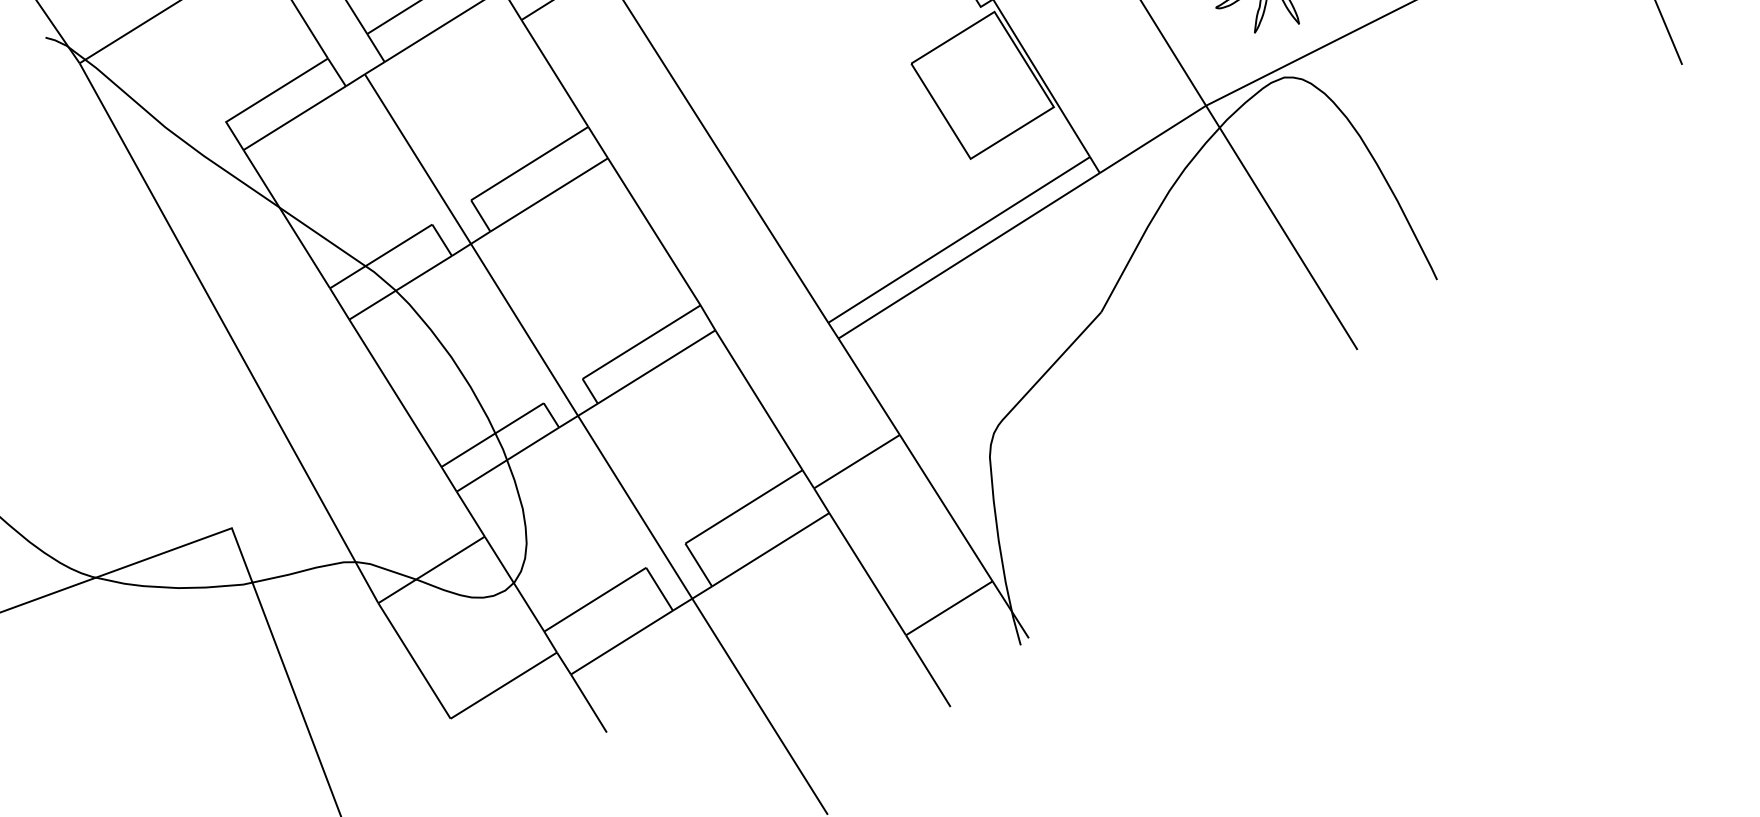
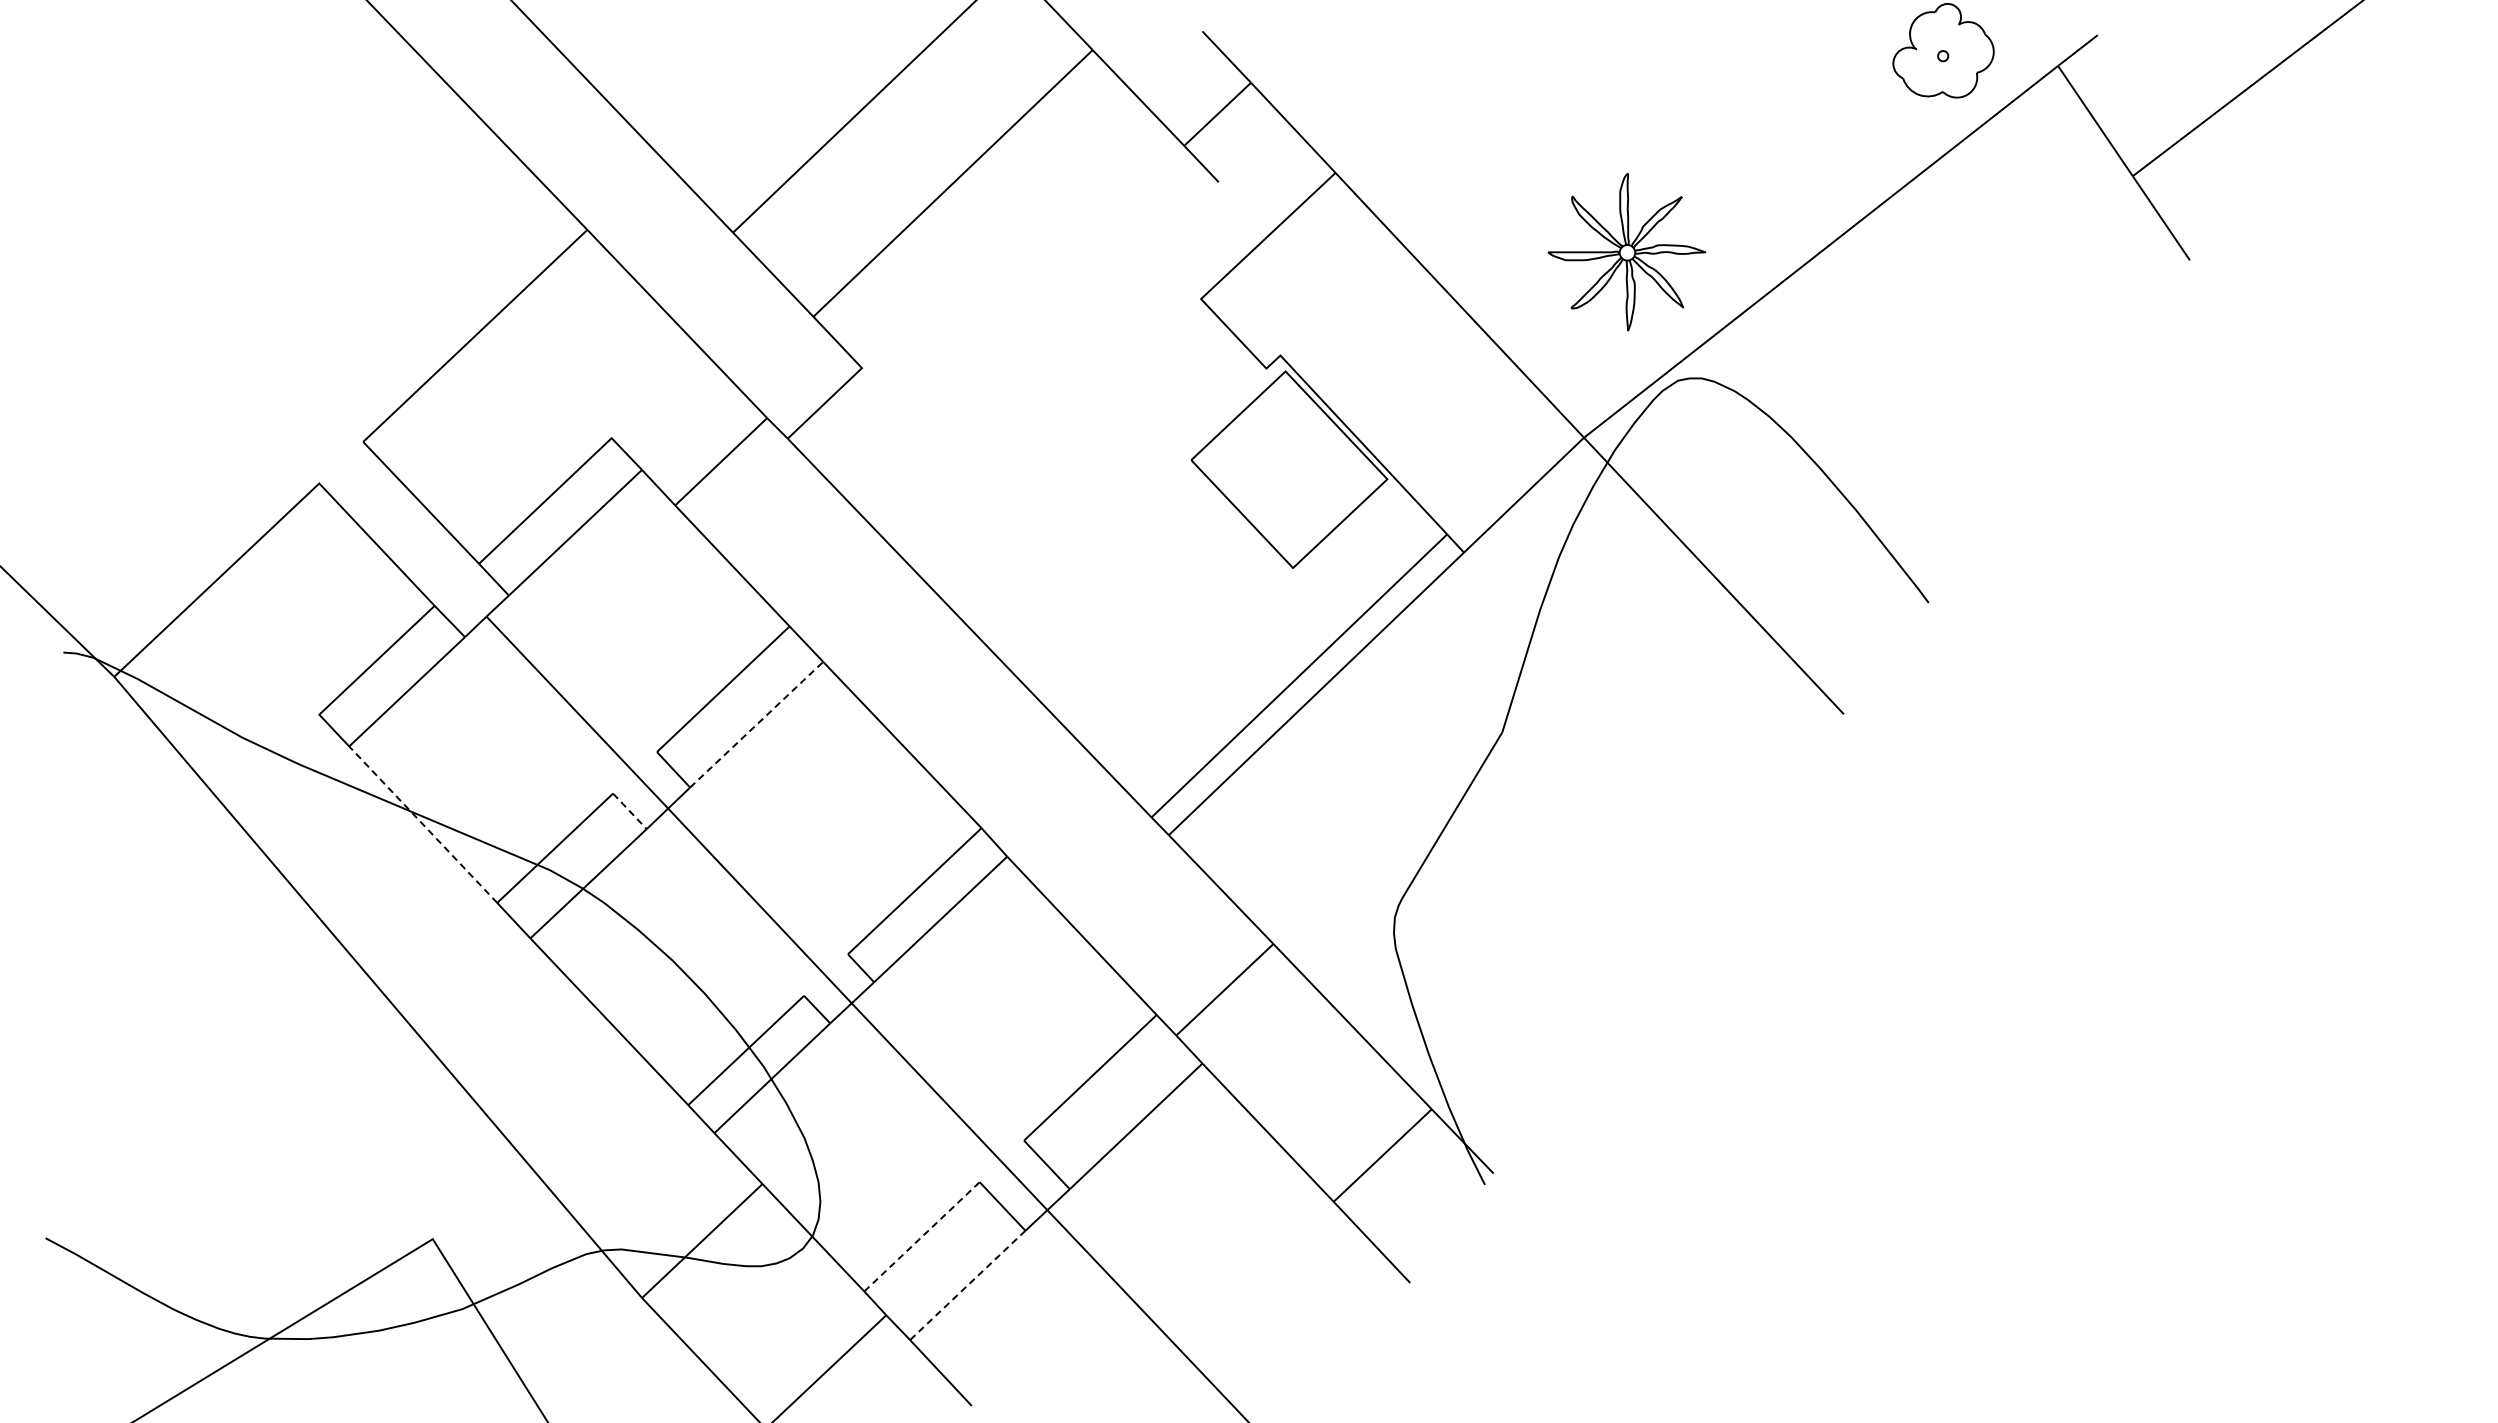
line: (549, 194) -> (756, 724), solid -> dashed
line: (287, 219) -> (423, 824), solid -> dashed
line: (442, 240) -> (630, 811), solid -> dashed
line: (595, 599) -> (922, 1236), solid -> dashed
line: (621, 642) -> (967, 1285), solid -> dashed

